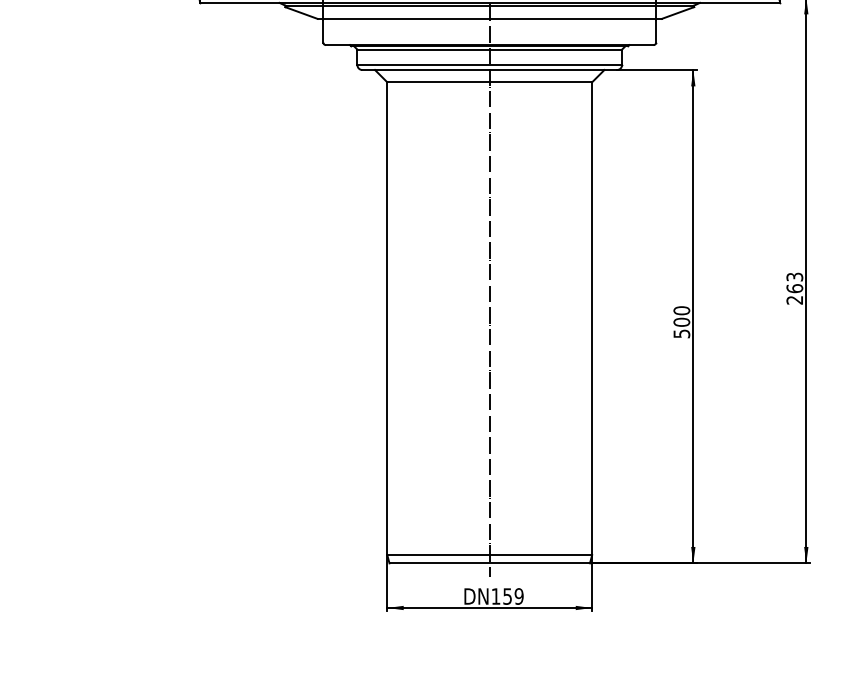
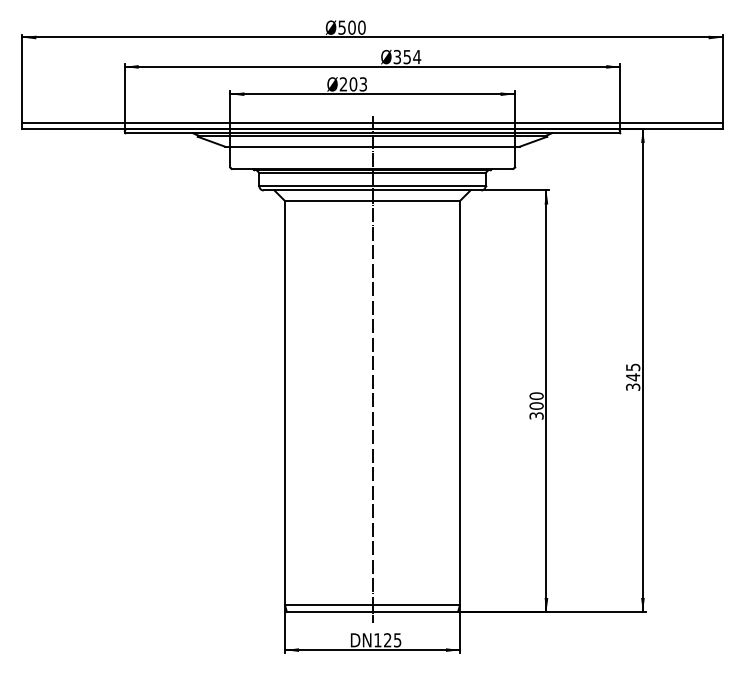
text: (795, 287) -> (633, 376), 263 -> 345
text: (680, 333) -> (535, 415), 500 -> 300
text: (513, 596) -> (392, 640), 159 -> 125

